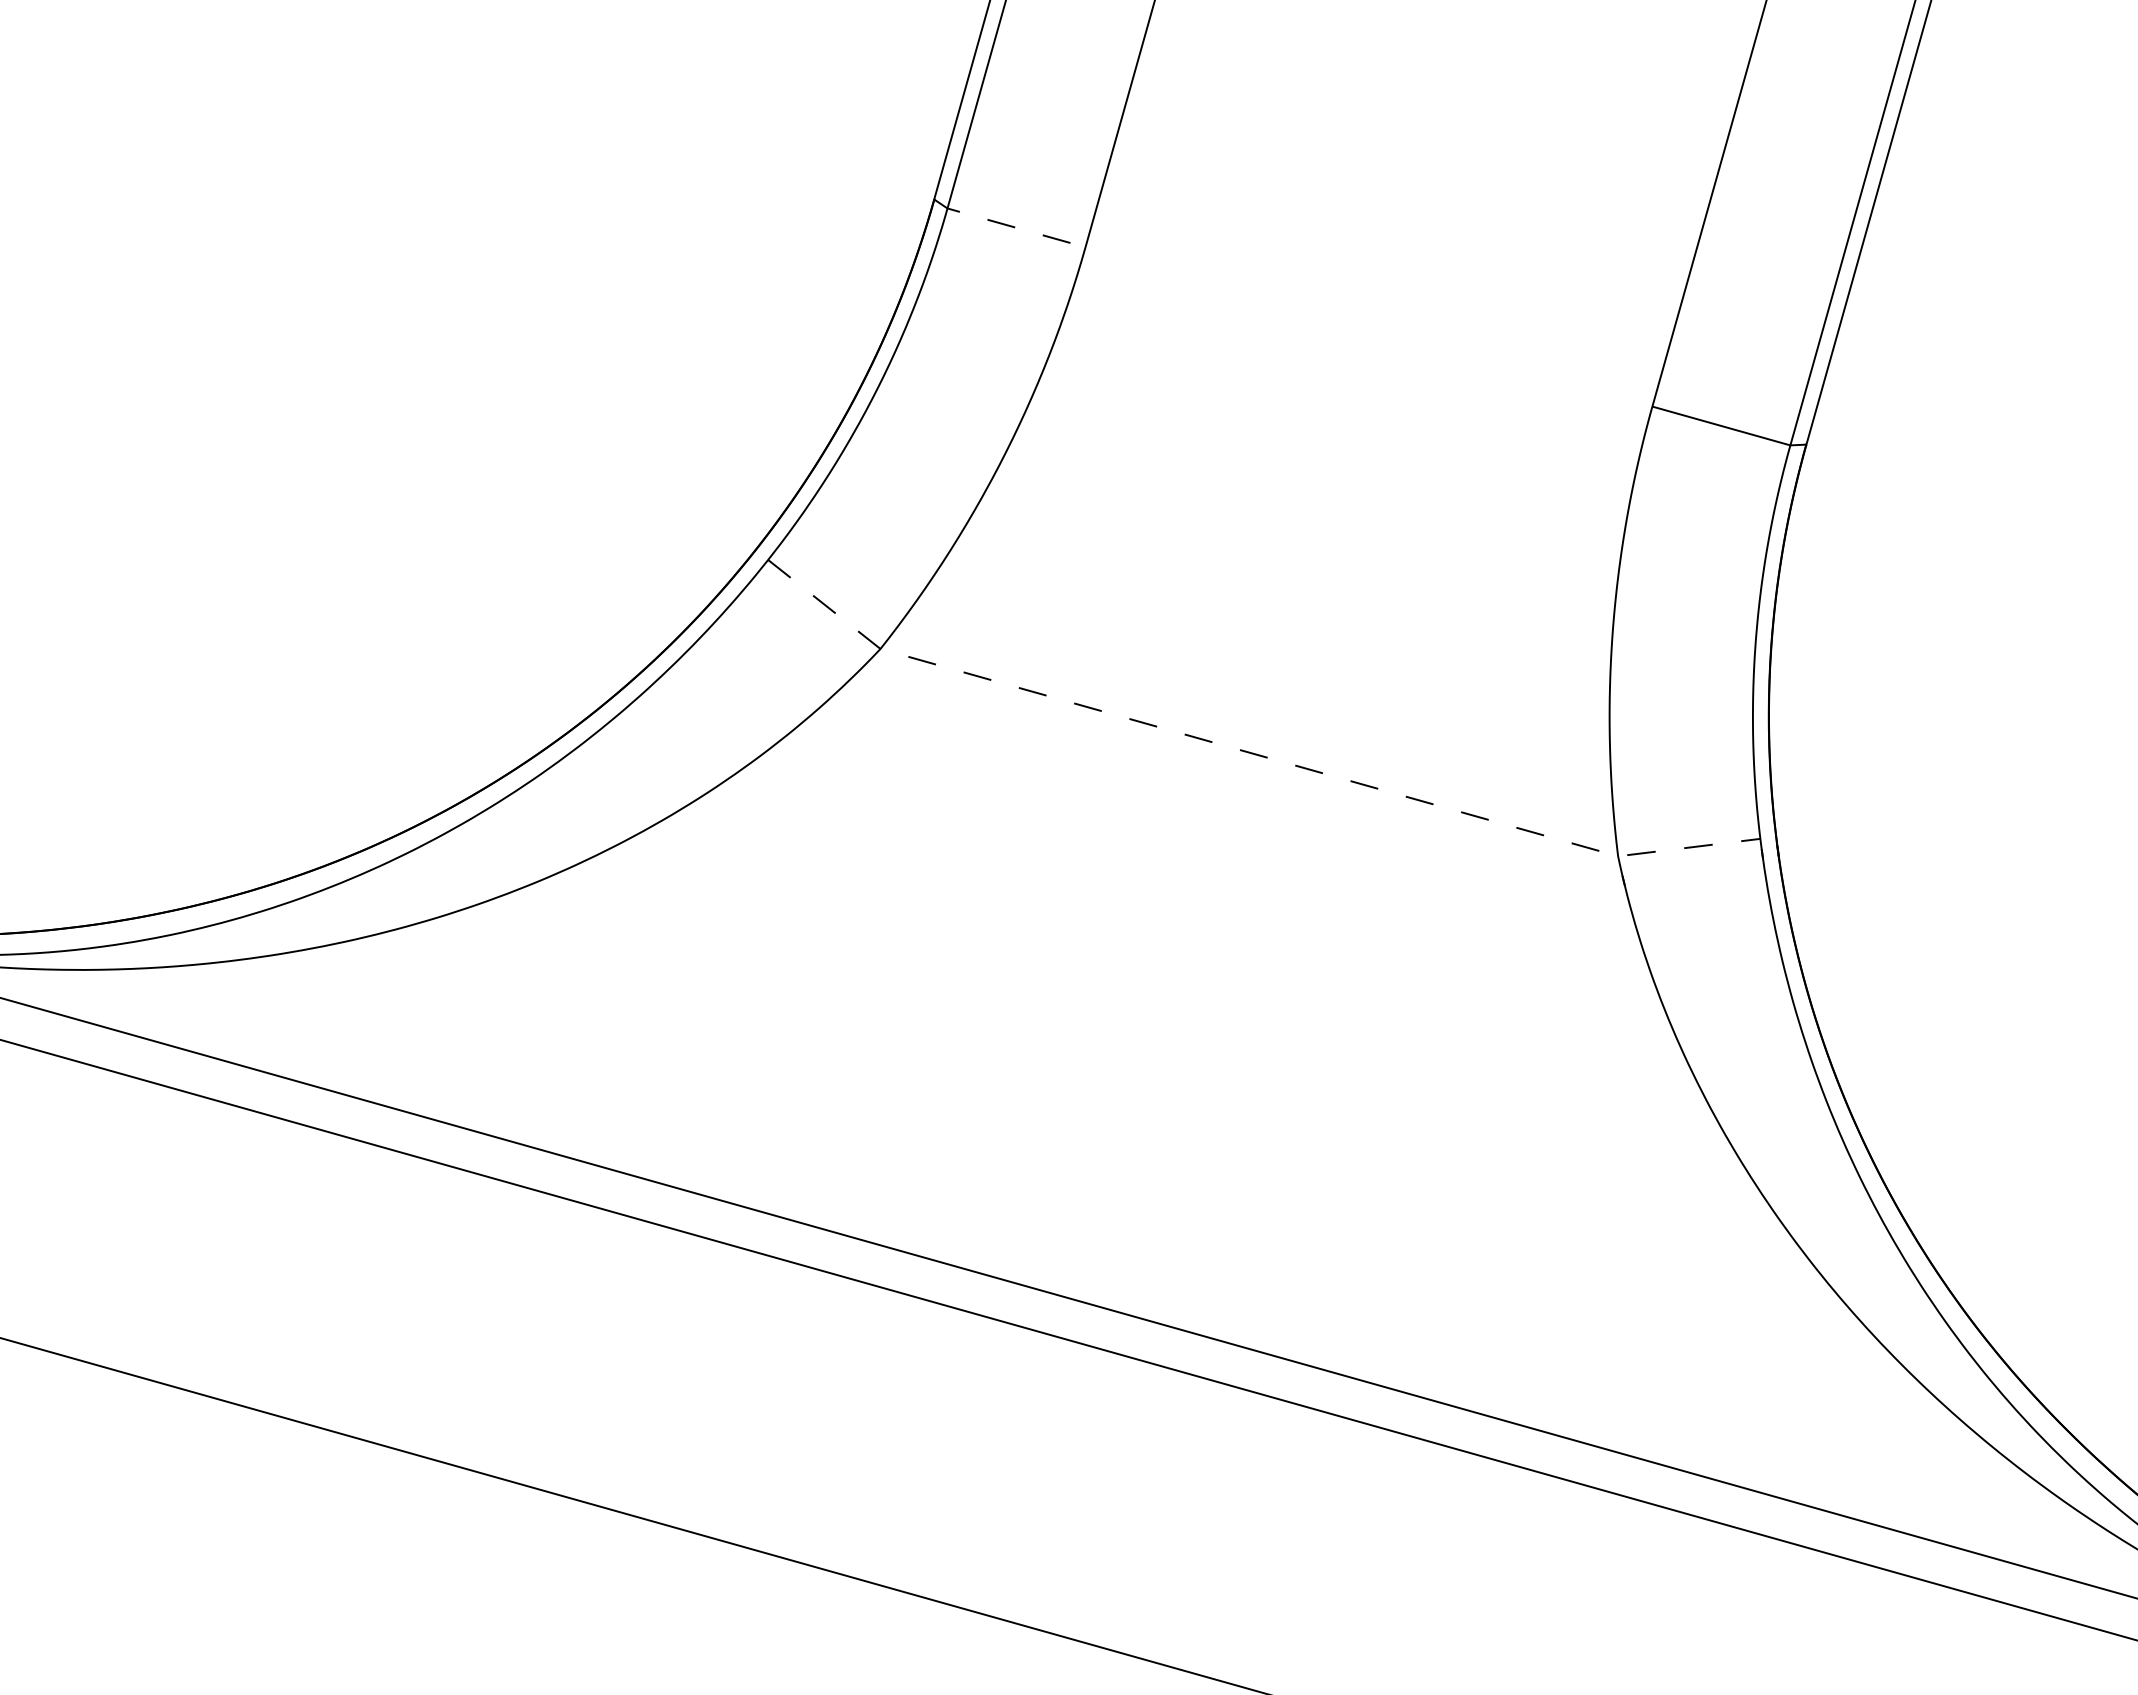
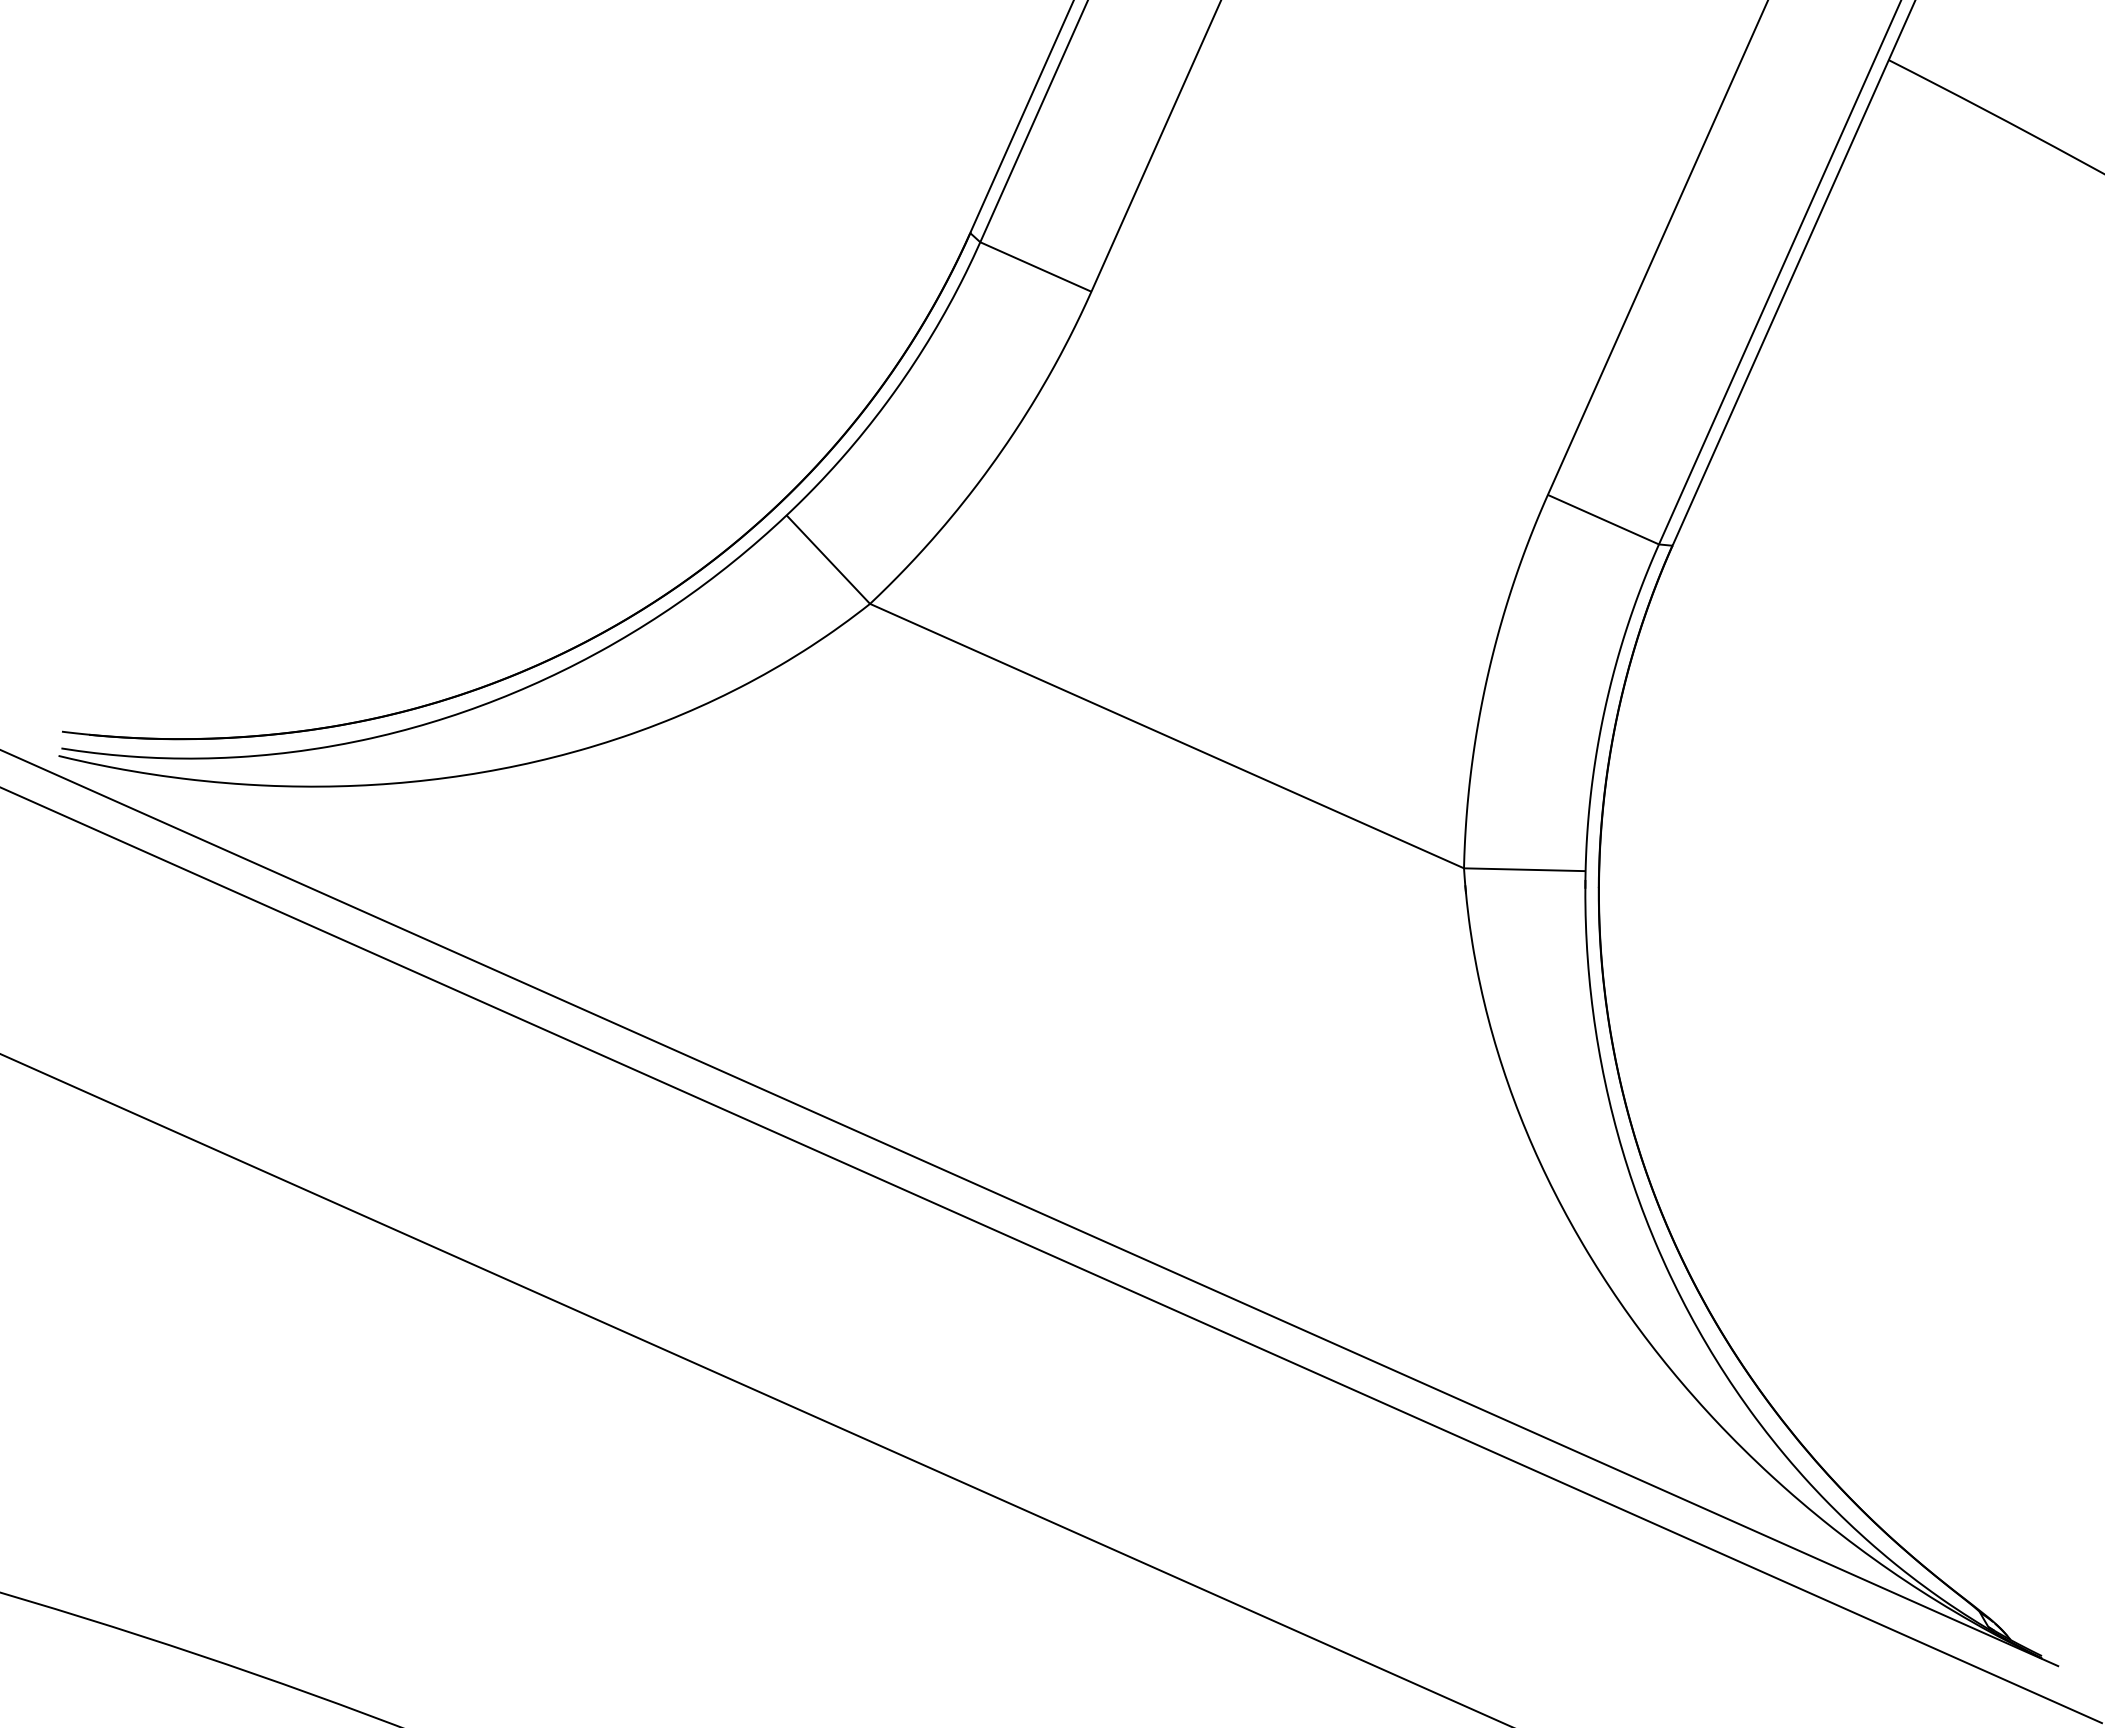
line: (1008, 226) -> (1029, 264), dashed -> solid
line: (1249, 752) -> (1167, 736), dashed -> solid

